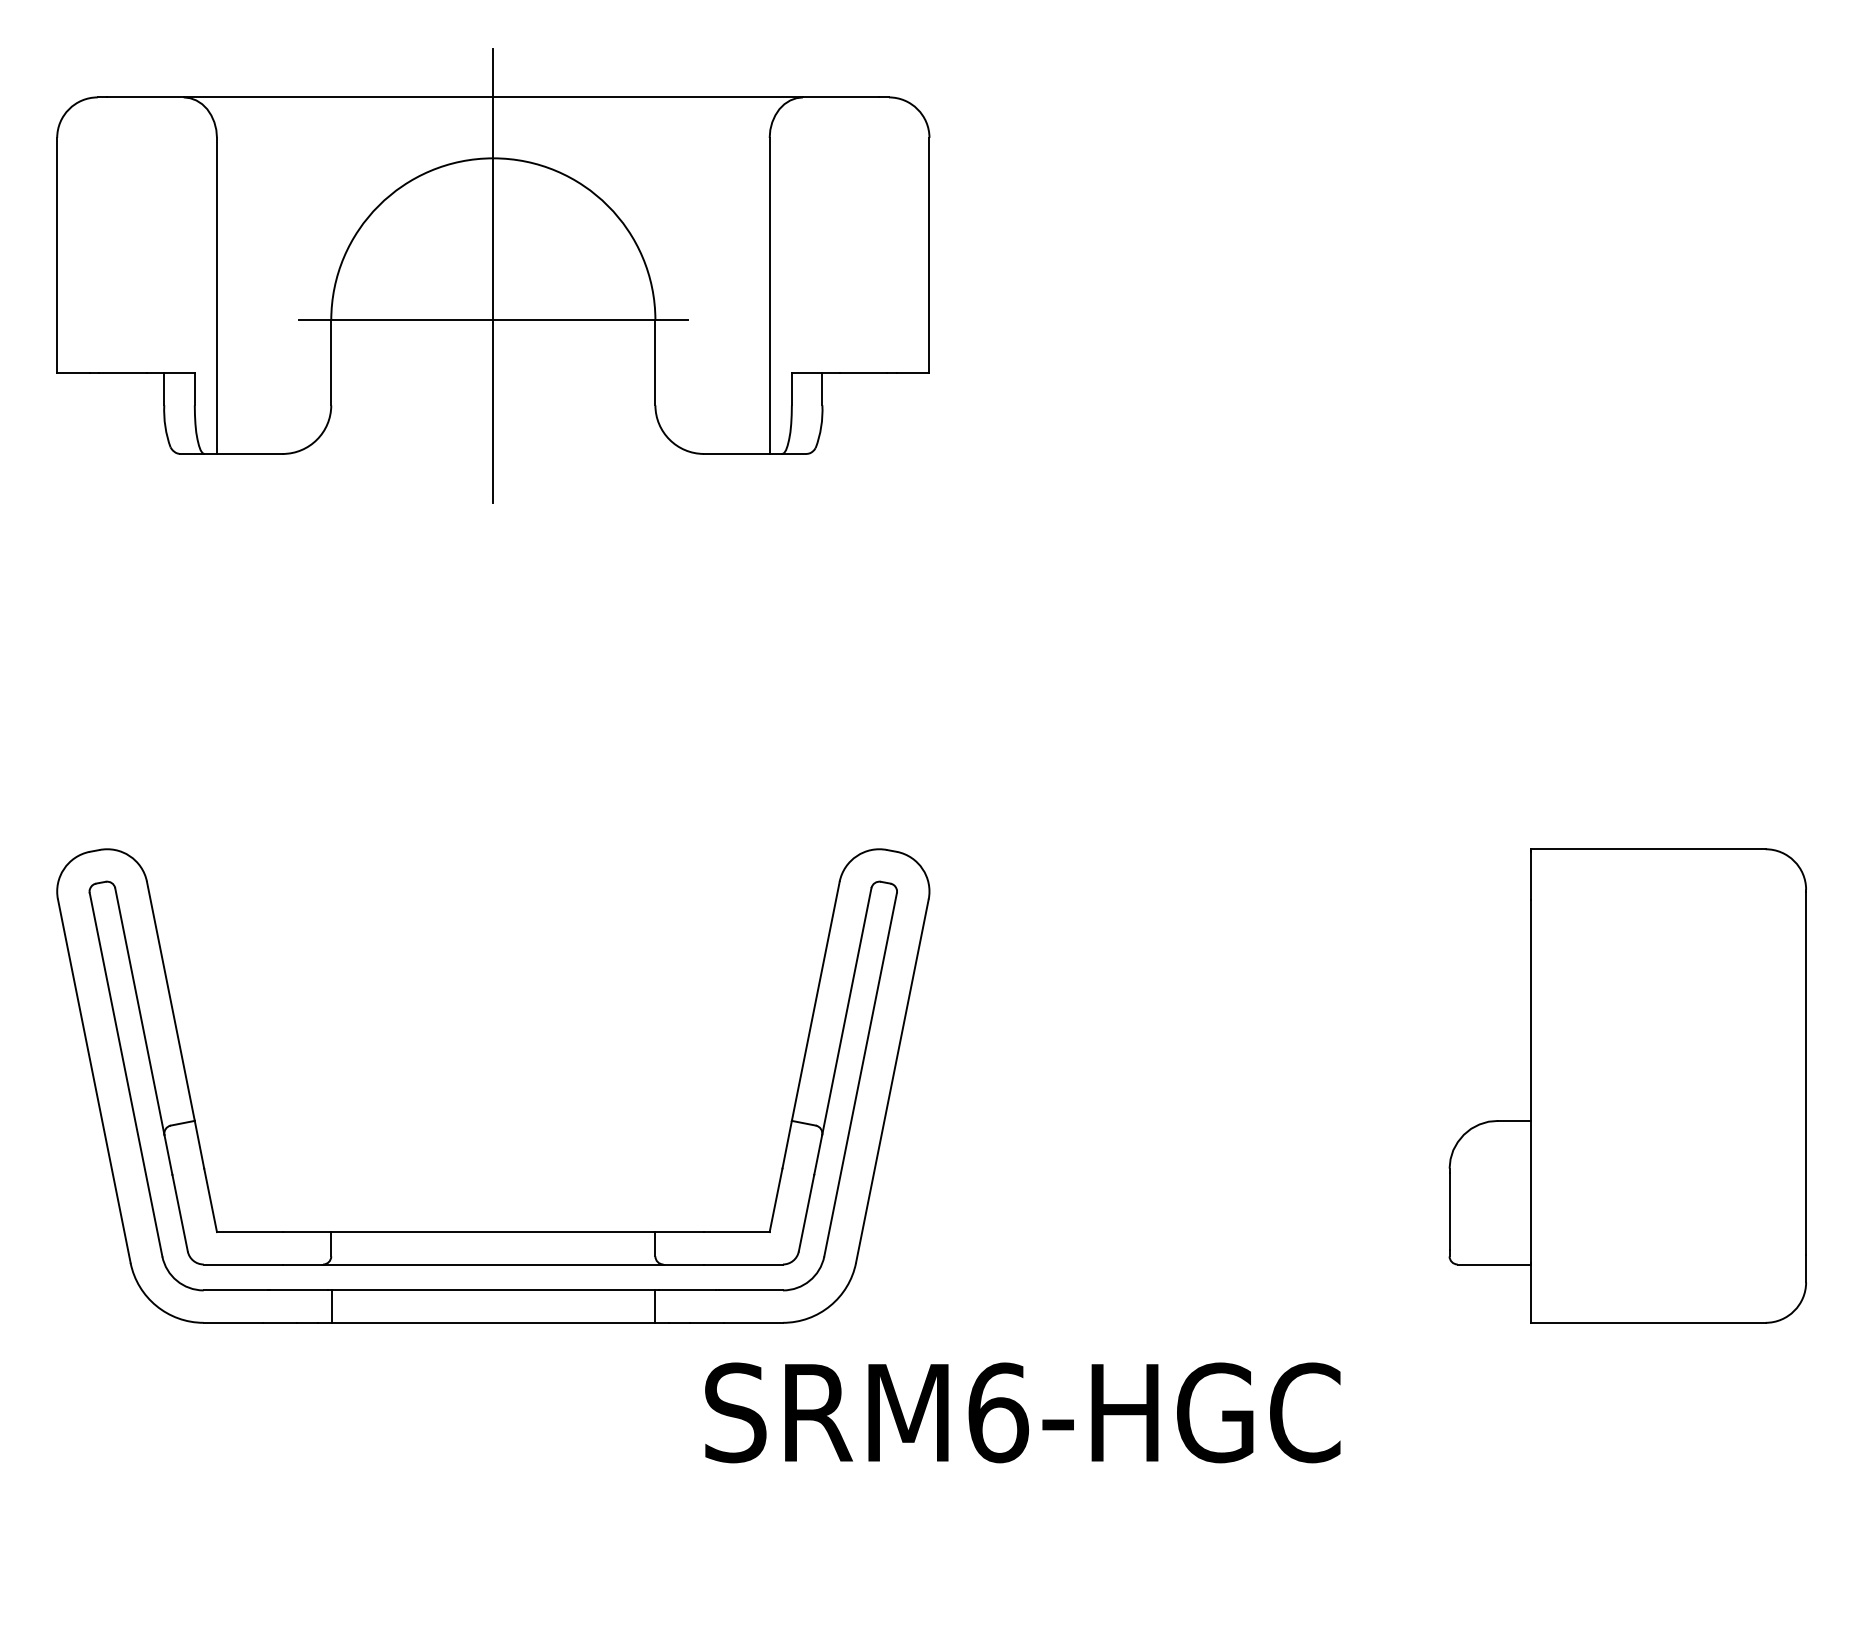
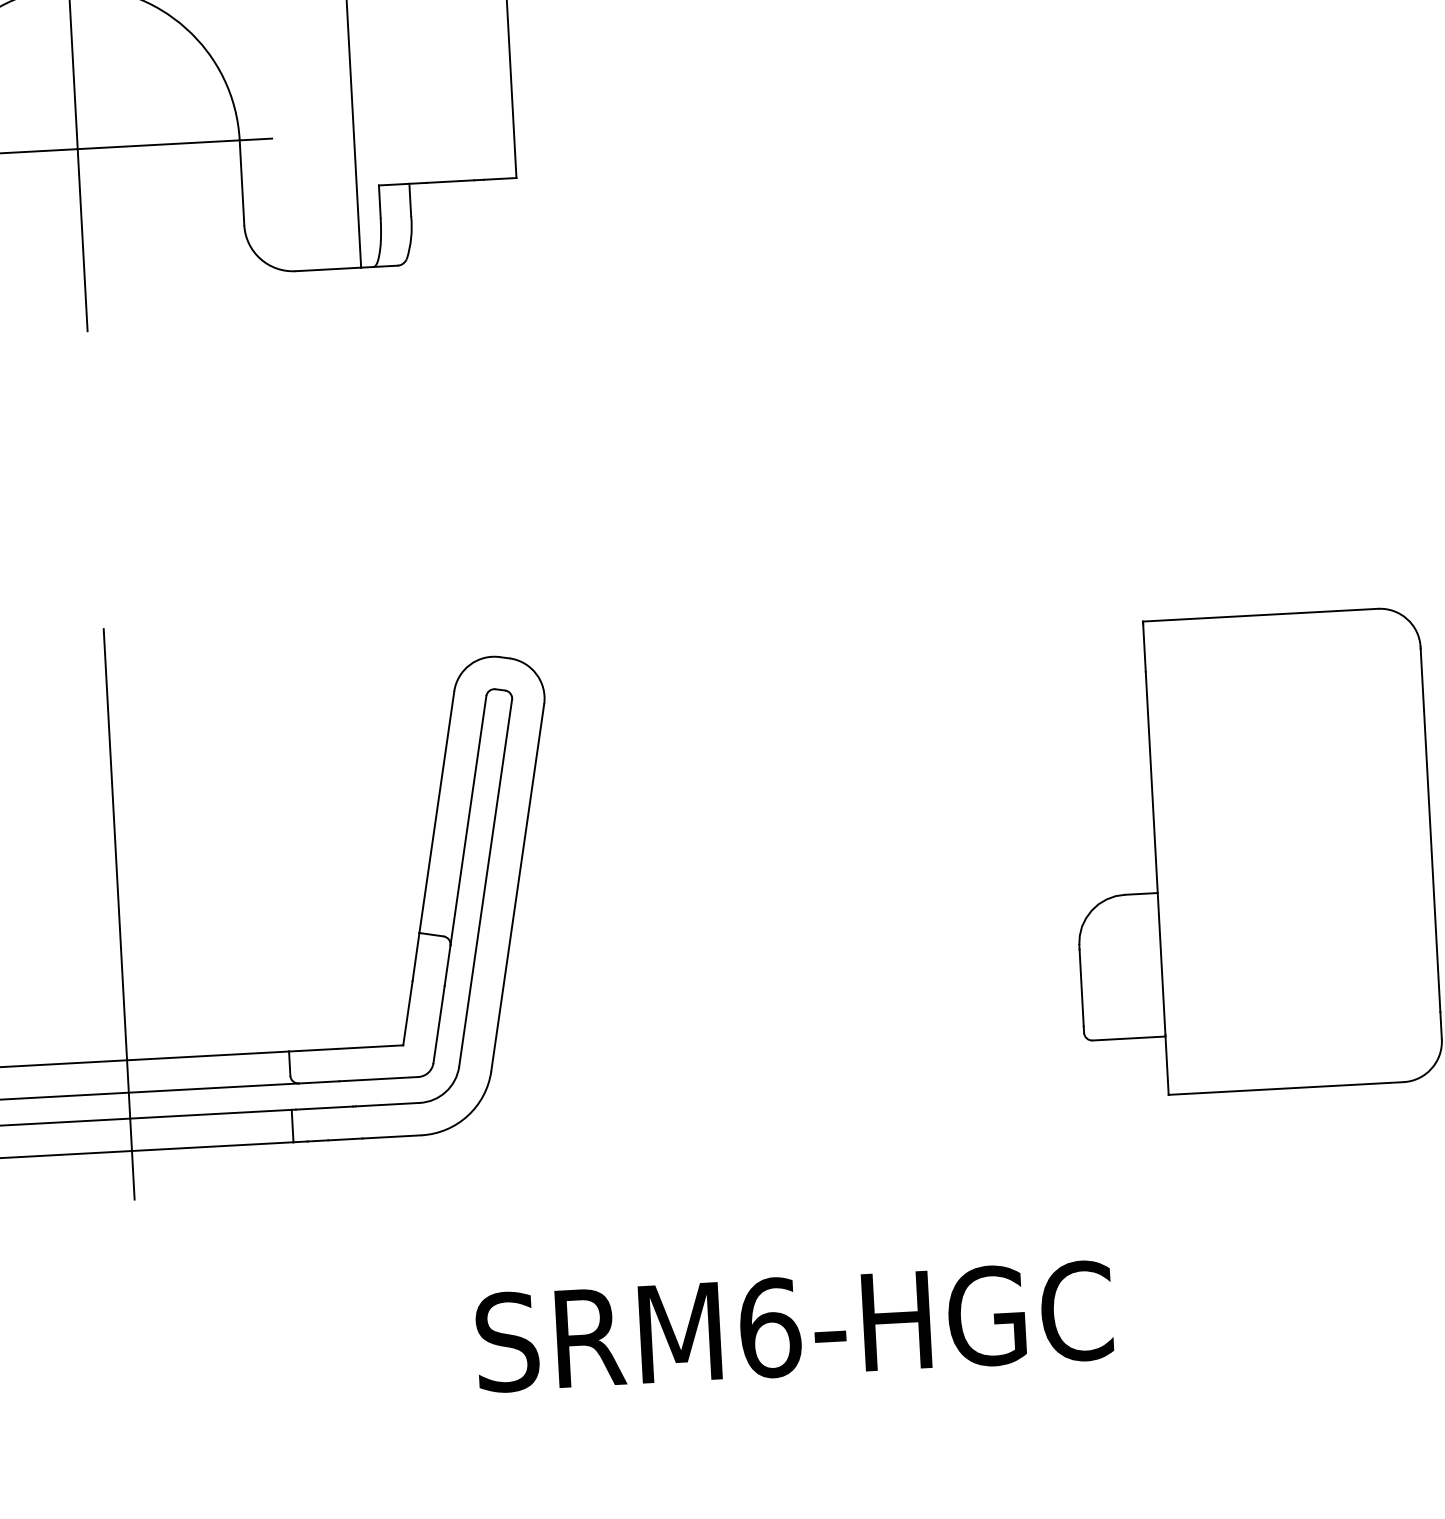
line: (493, 1085) -> (119, 913), added
text: (1022, 1412) -> (794, 1326), moved

